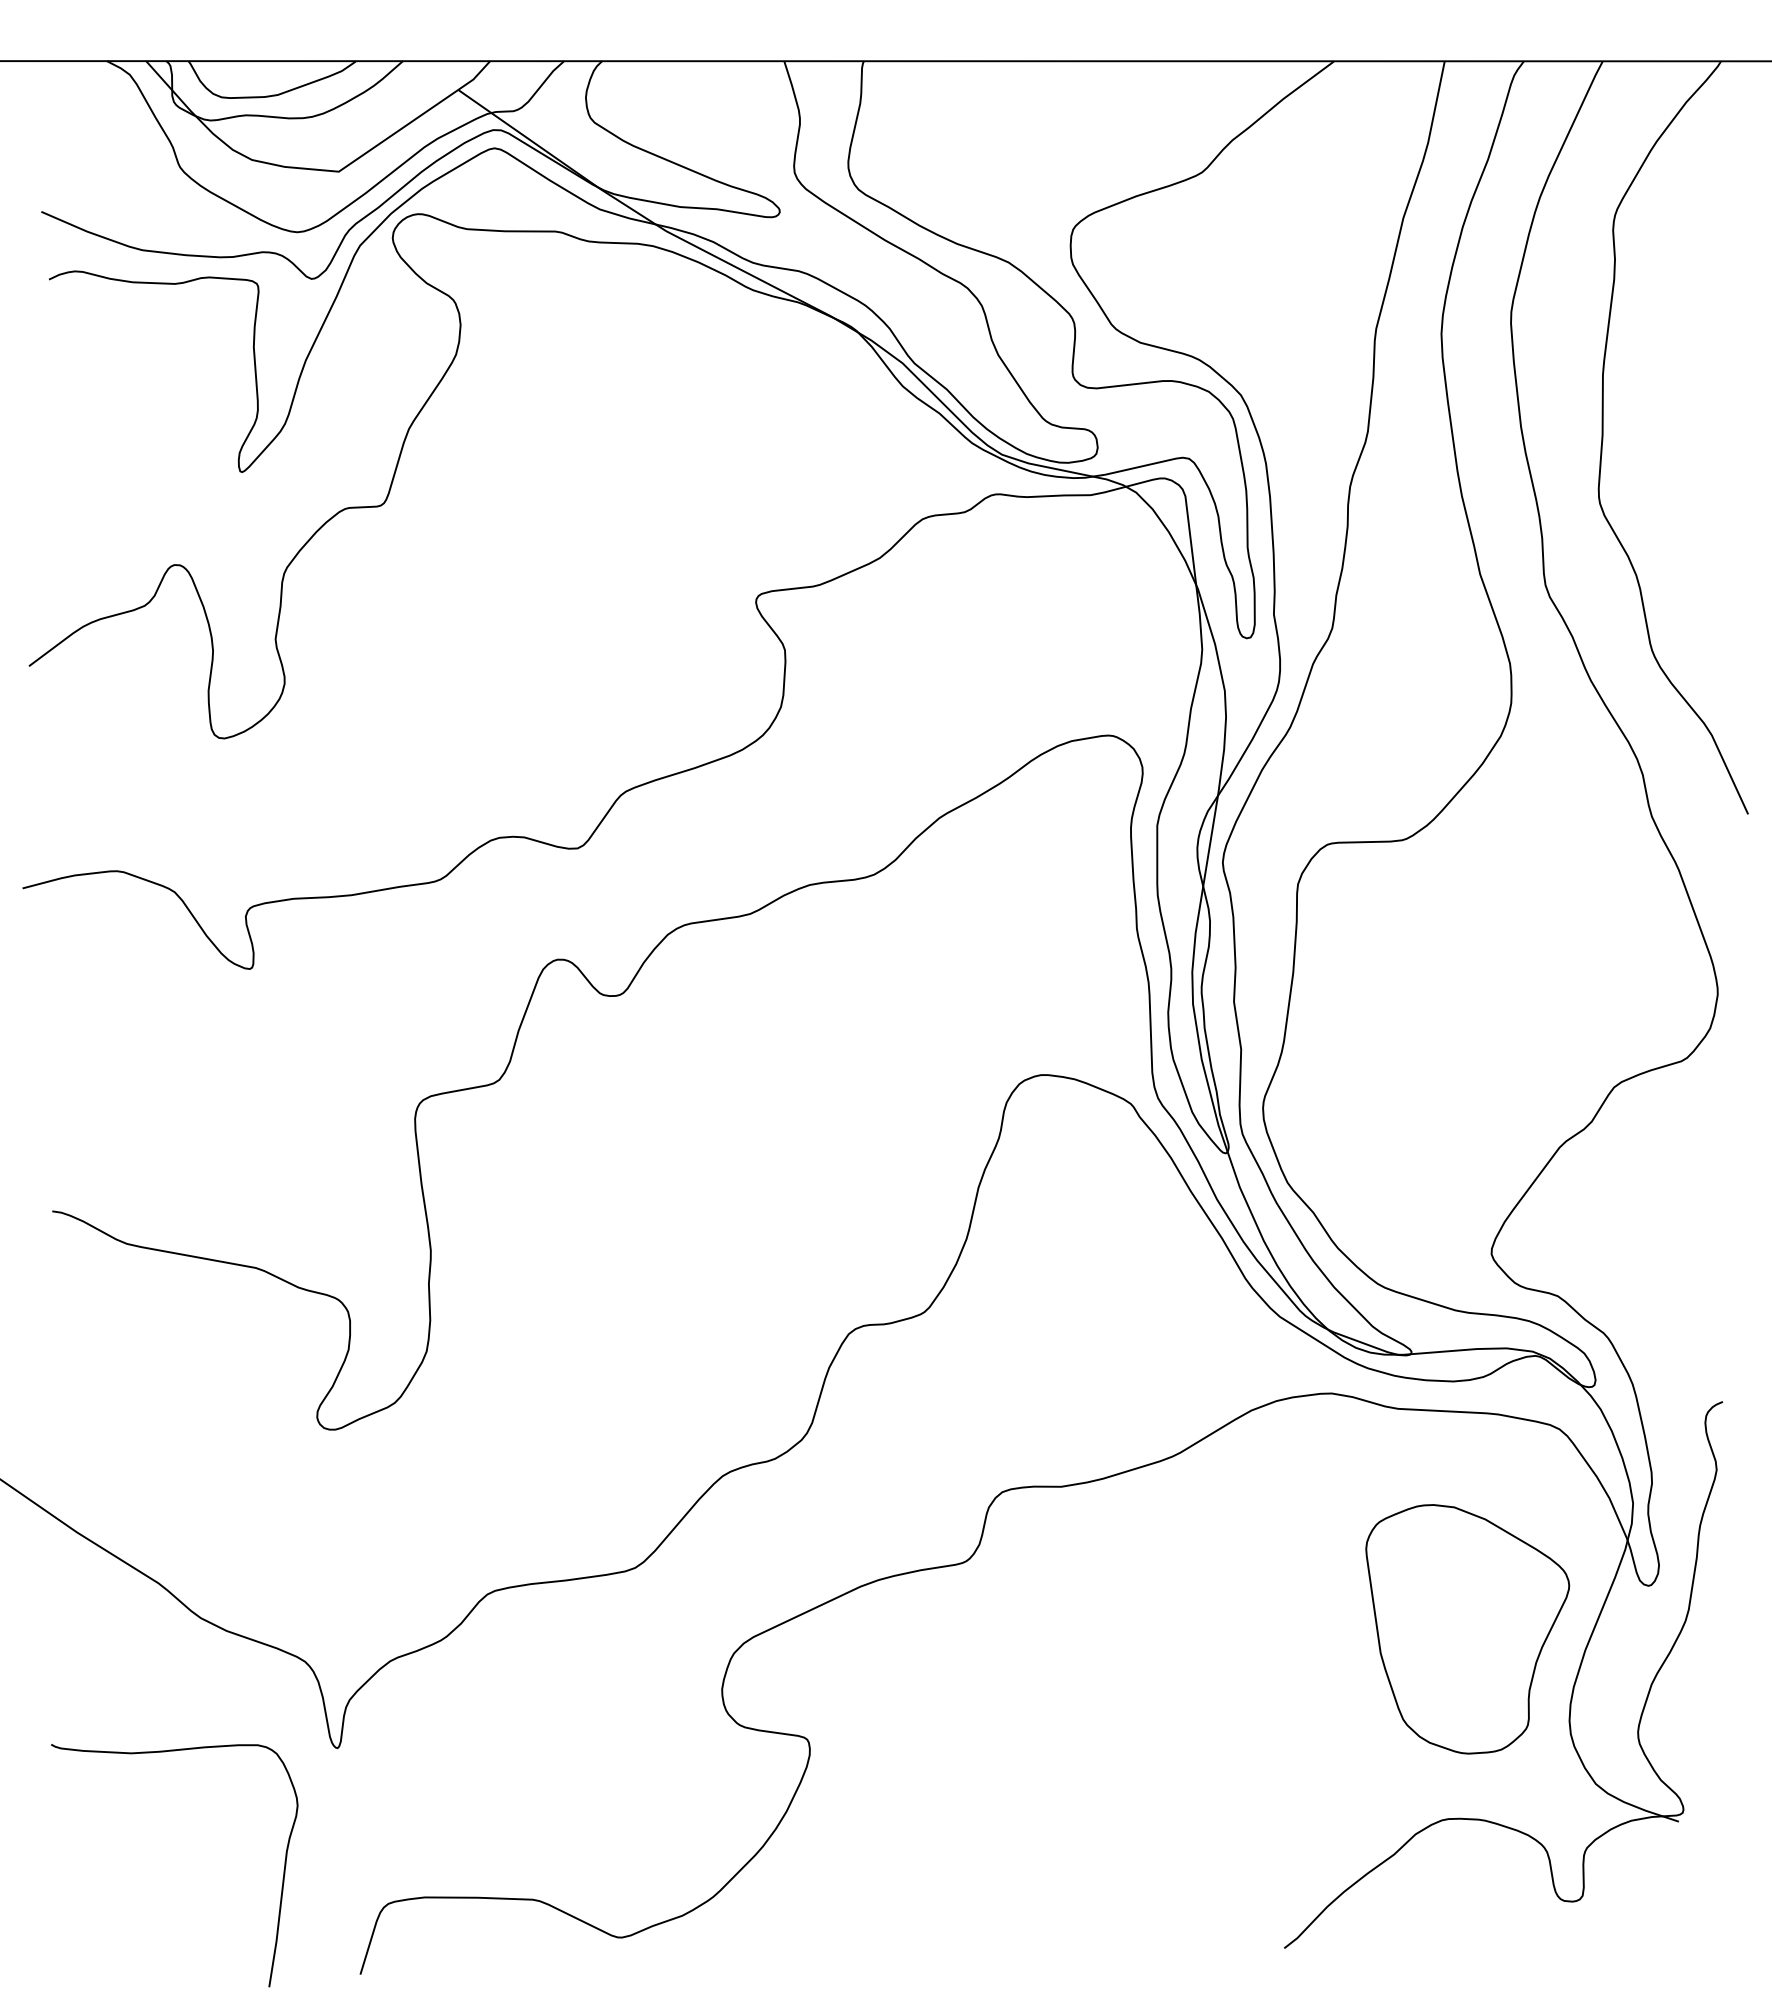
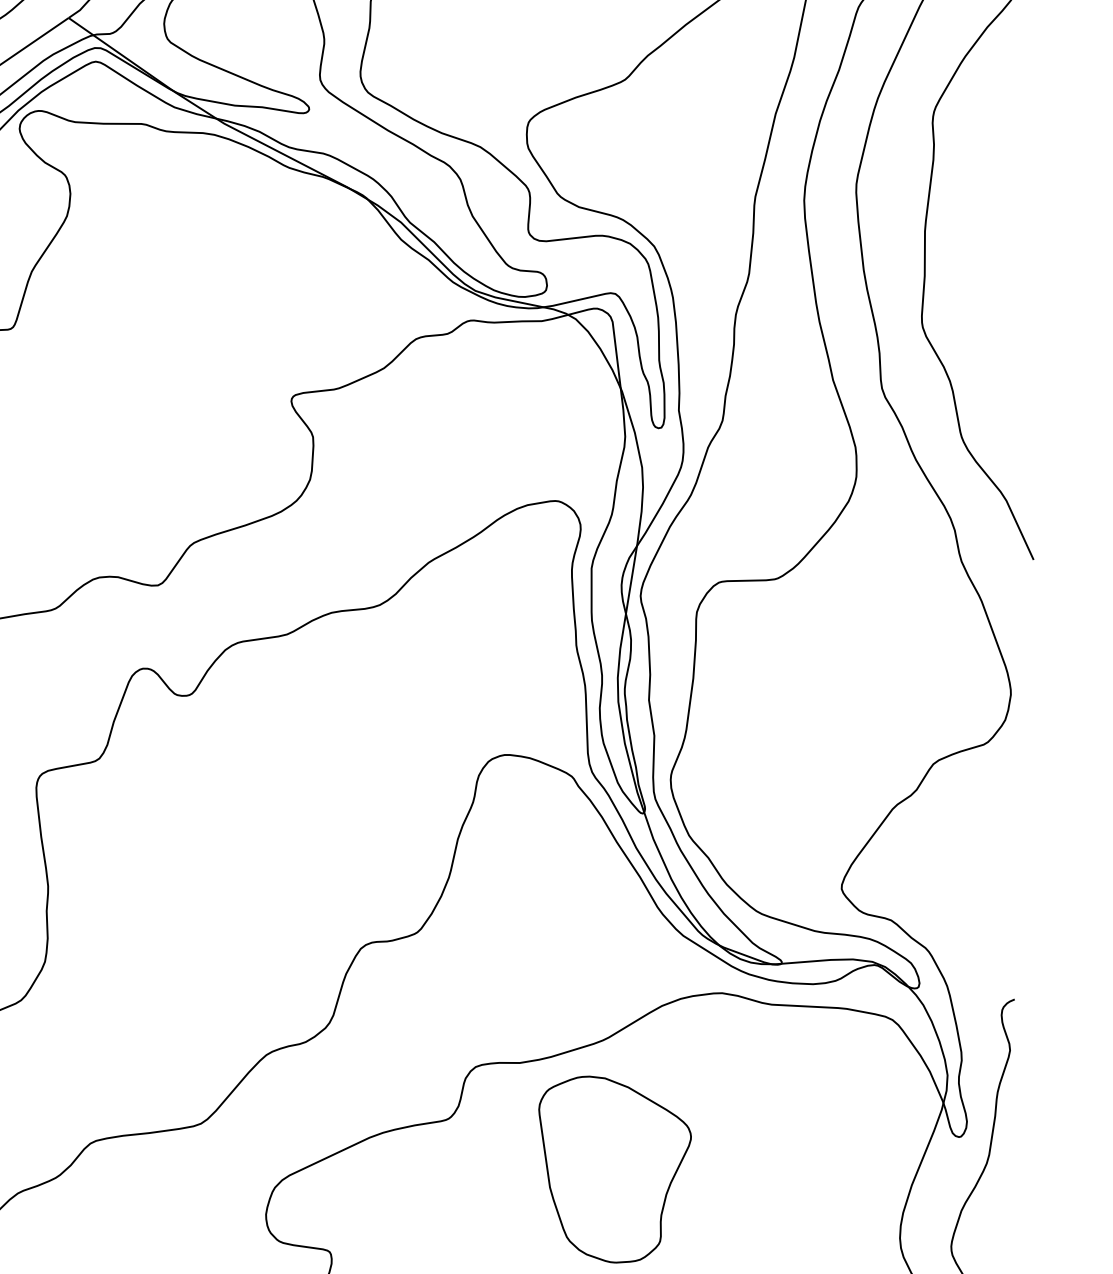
part: (1467, 1629) -> (614, 1169), moved

